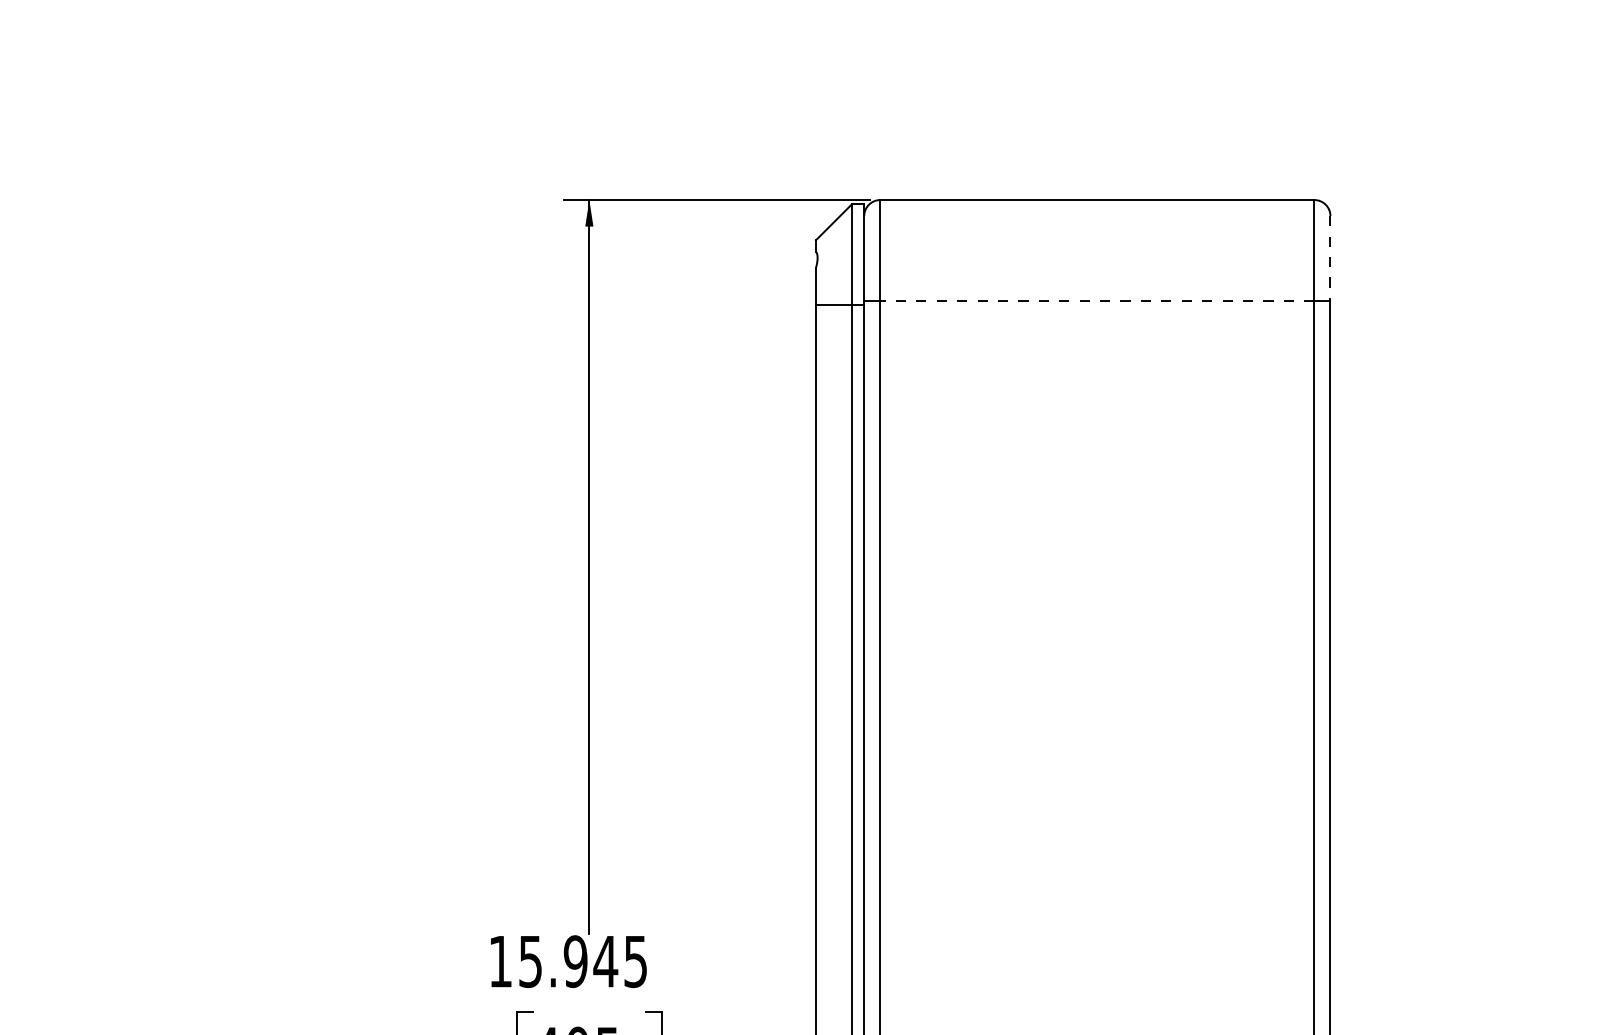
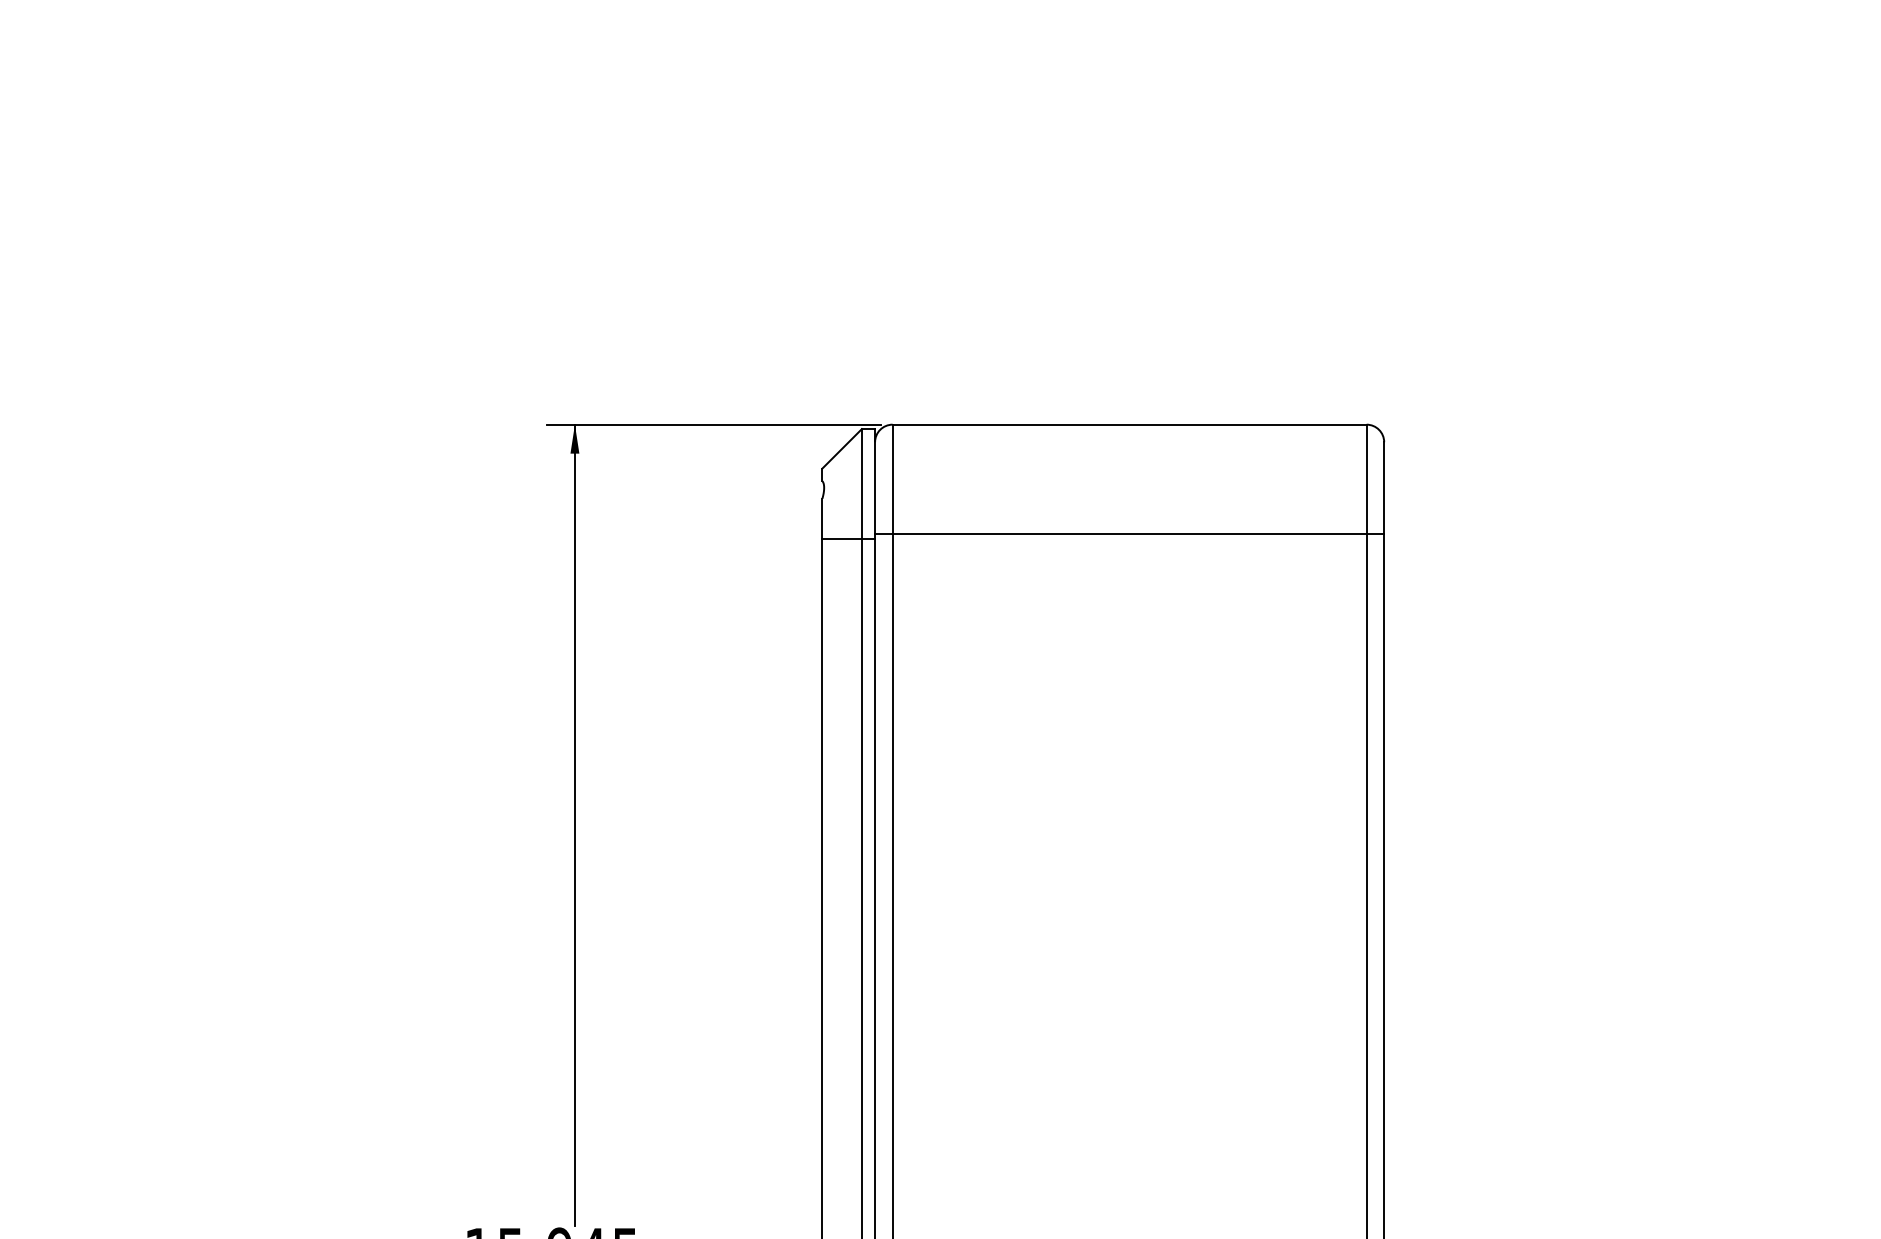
line: (1330, 258) -> (1384, 488), dashed -> solid
line: (1097, 300) -> (1129, 534), dashed -> solid

